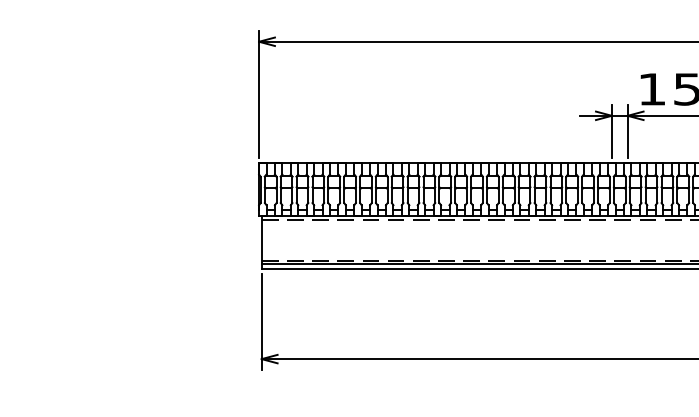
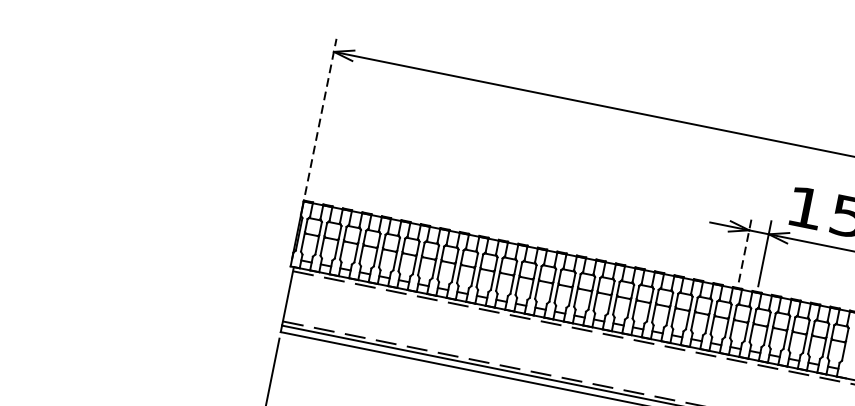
line: (259, 94) -> (321, 116), solid -> dashed
line: (611, 131) -> (744, 249), solid -> dashed

